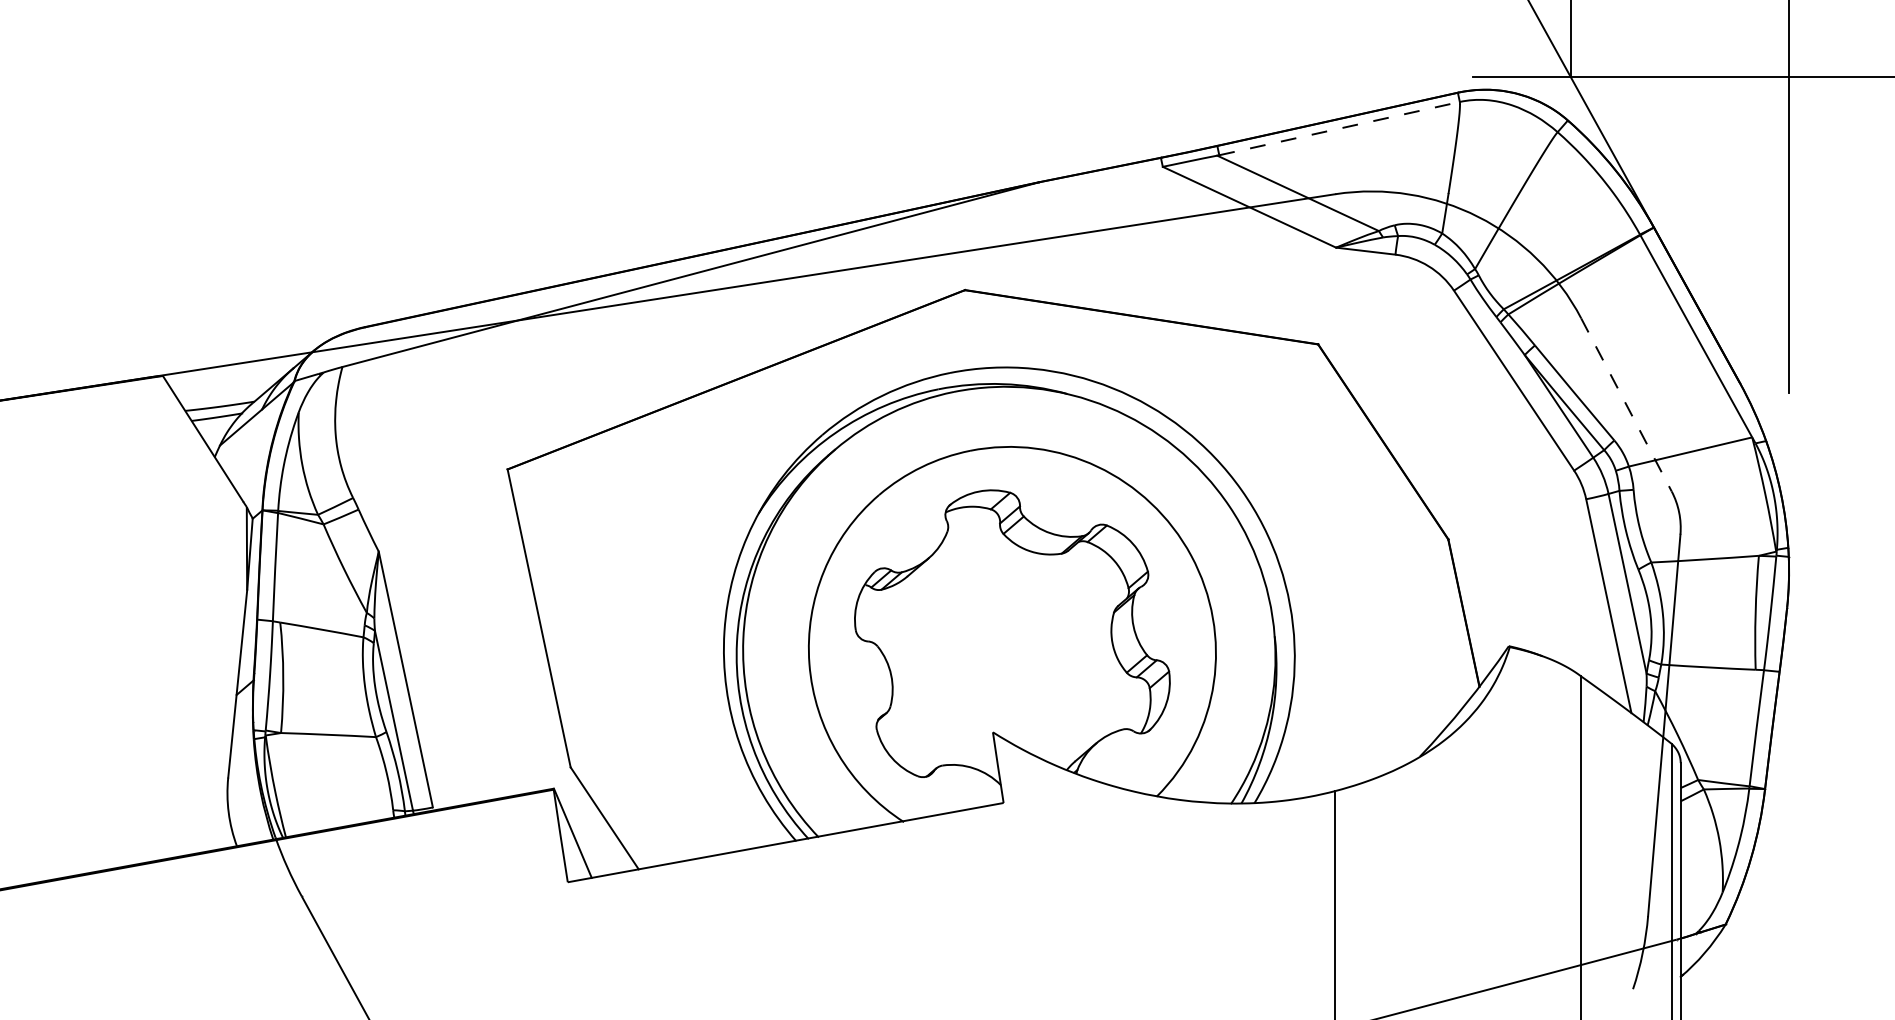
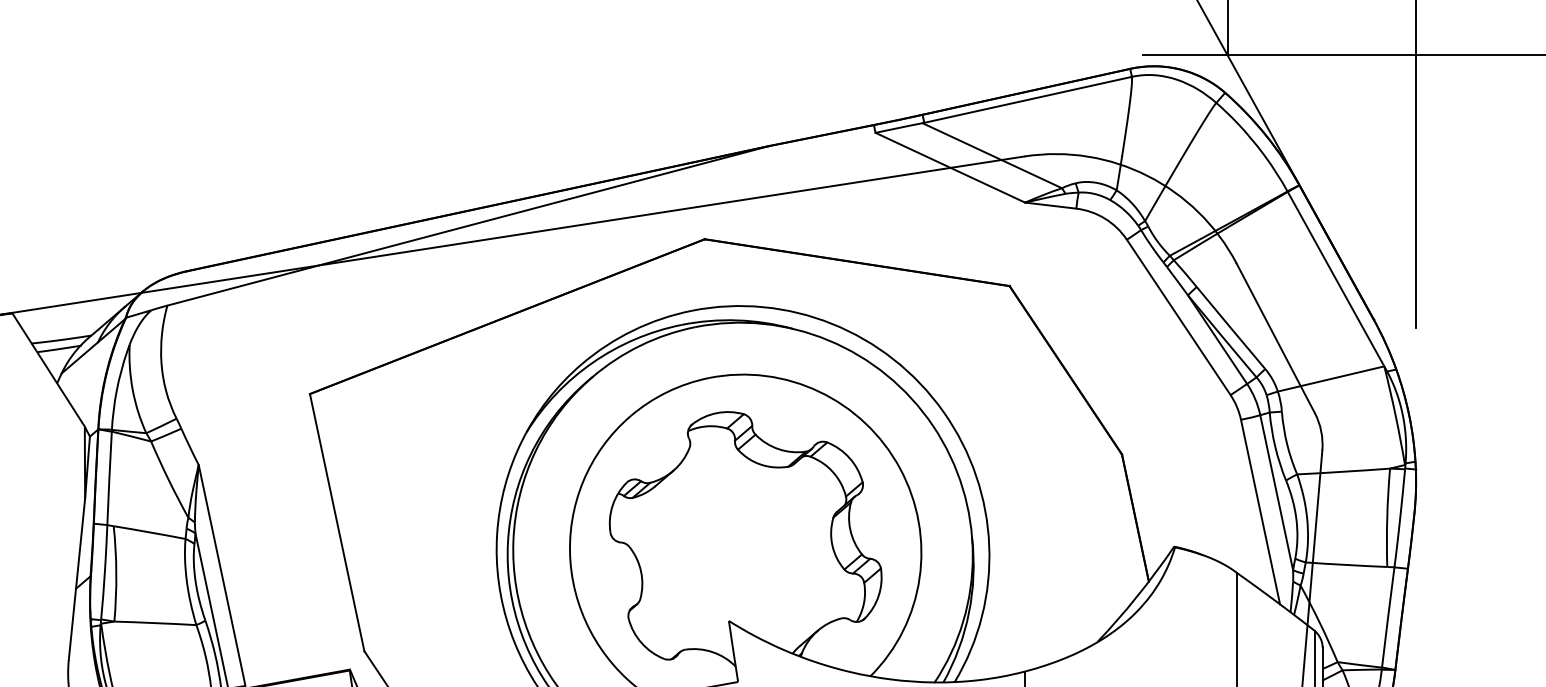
line: (1340, 128) -> (1028, 99), dashed -> solid
line: (1626, 404) -> (1275, 337), dashed -> solid

